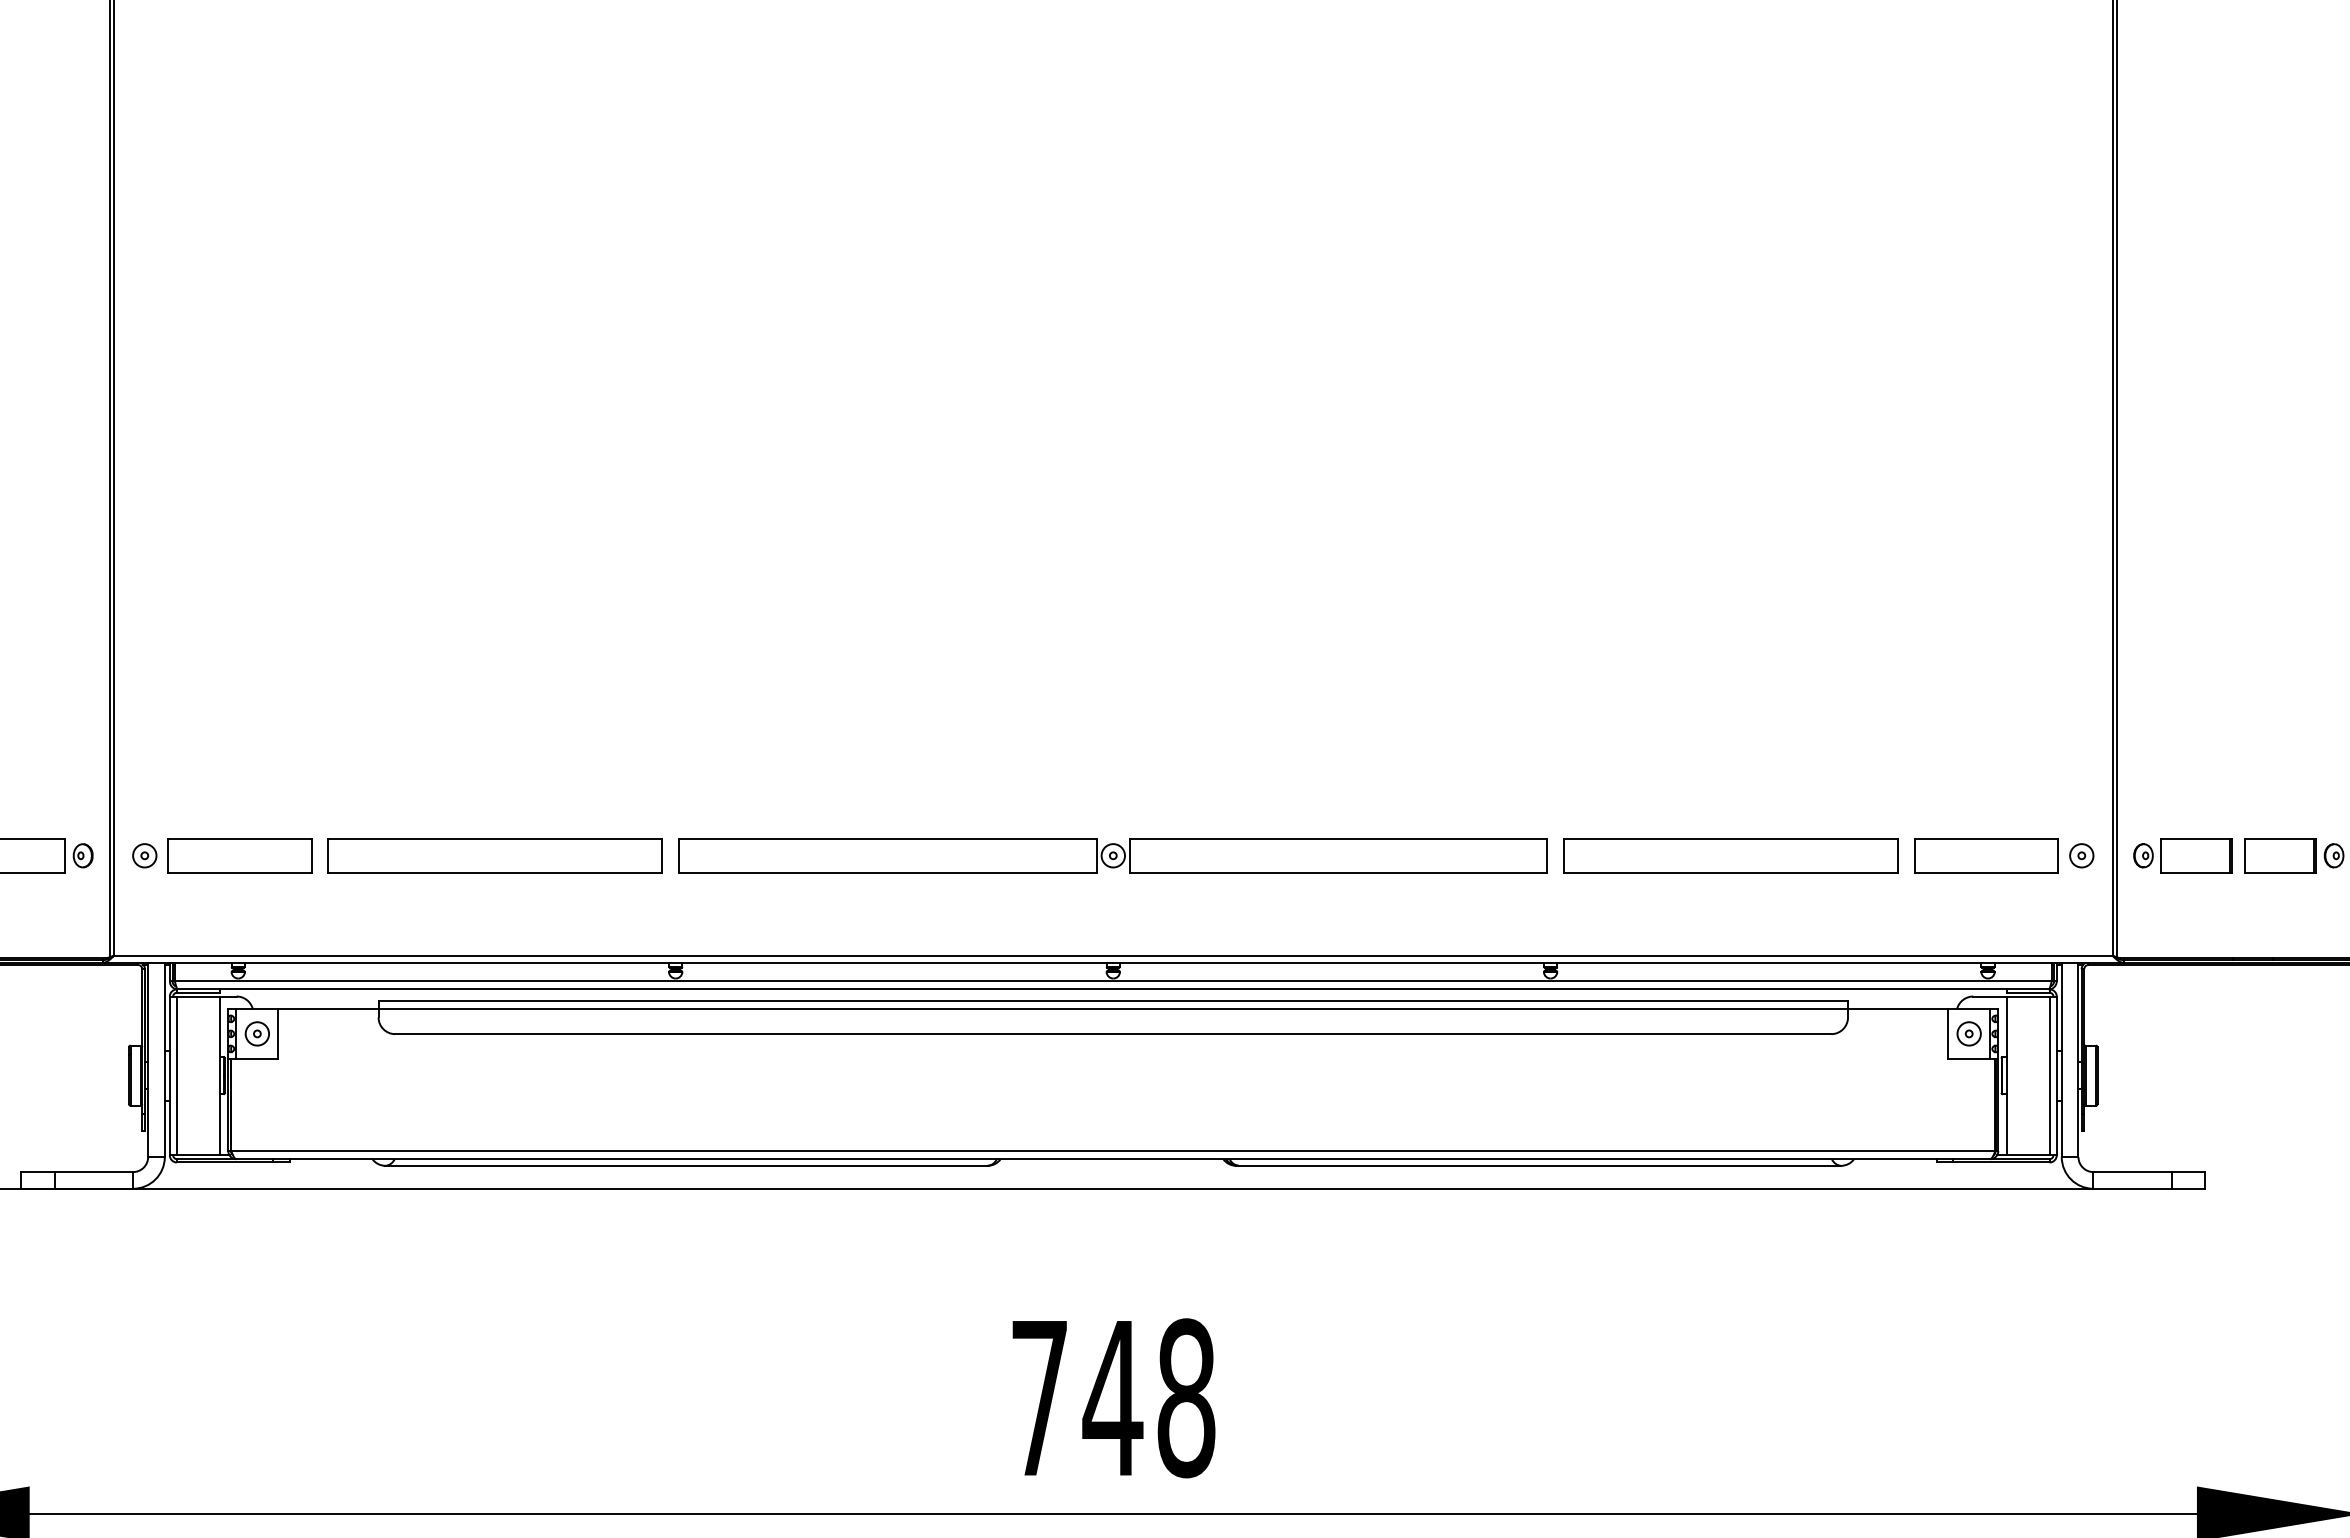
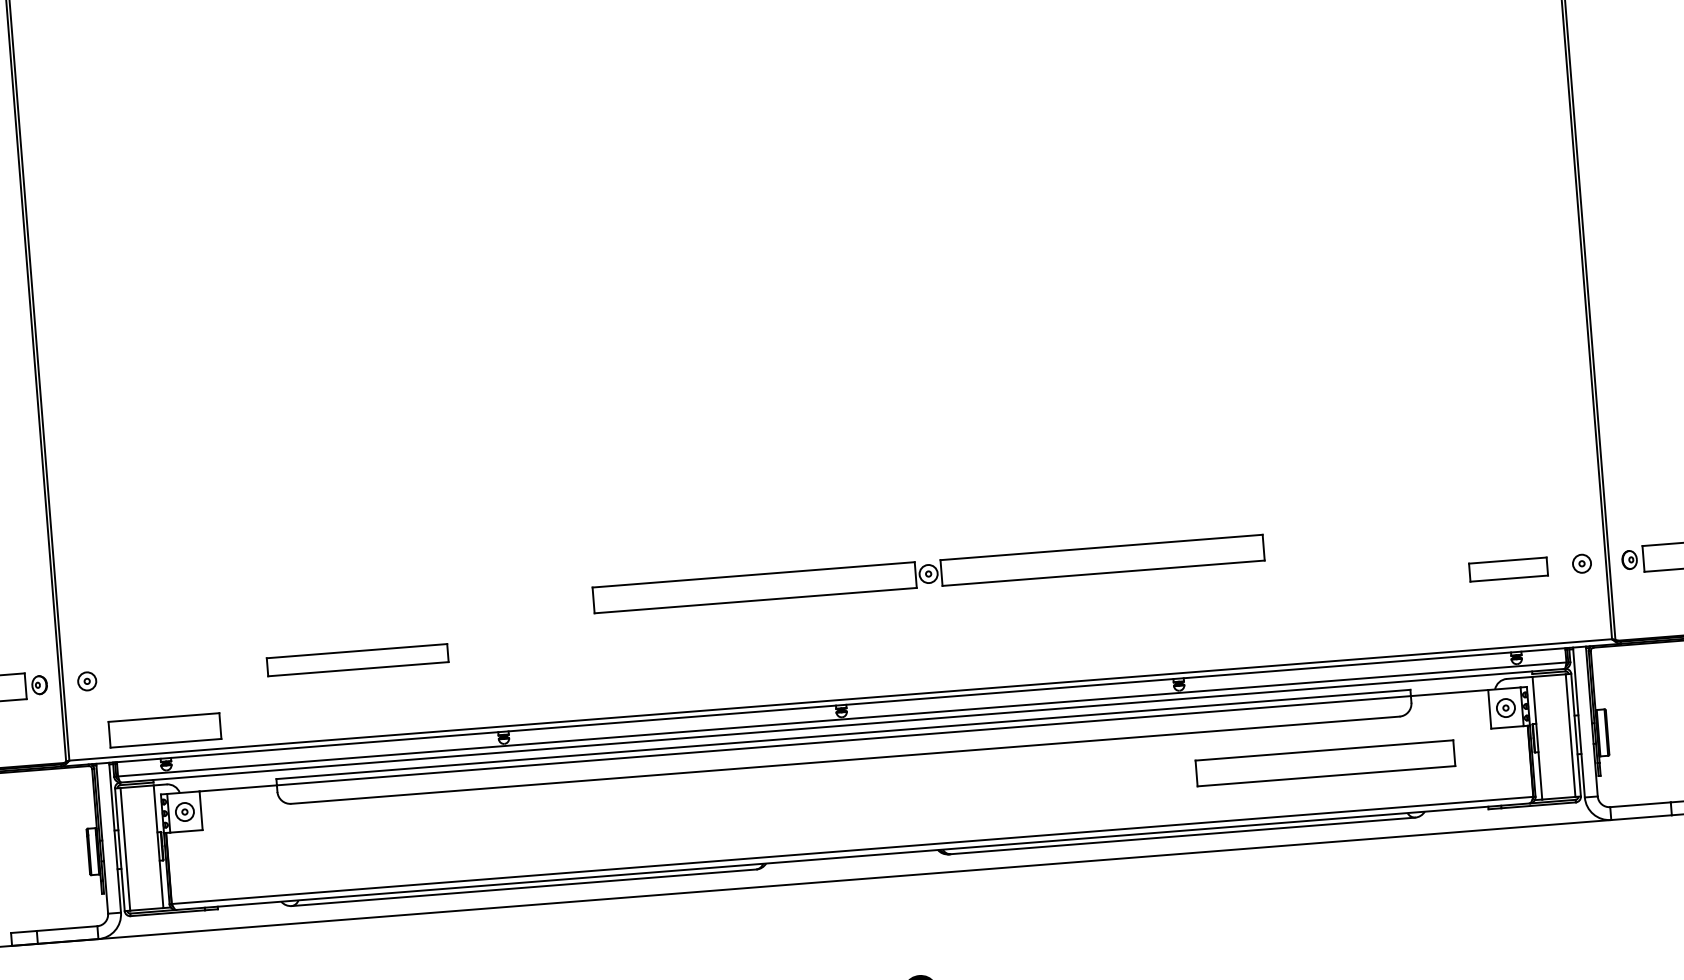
part: (239, 855) -> (164, 730), moved
part: (494, 855) -> (357, 659), size x0.7
part: (1112, 855) -> (928, 573), moved
part: (1730, 855) -> (1324, 763), moved
part: (1986, 855) -> (1508, 569), size x0.7

